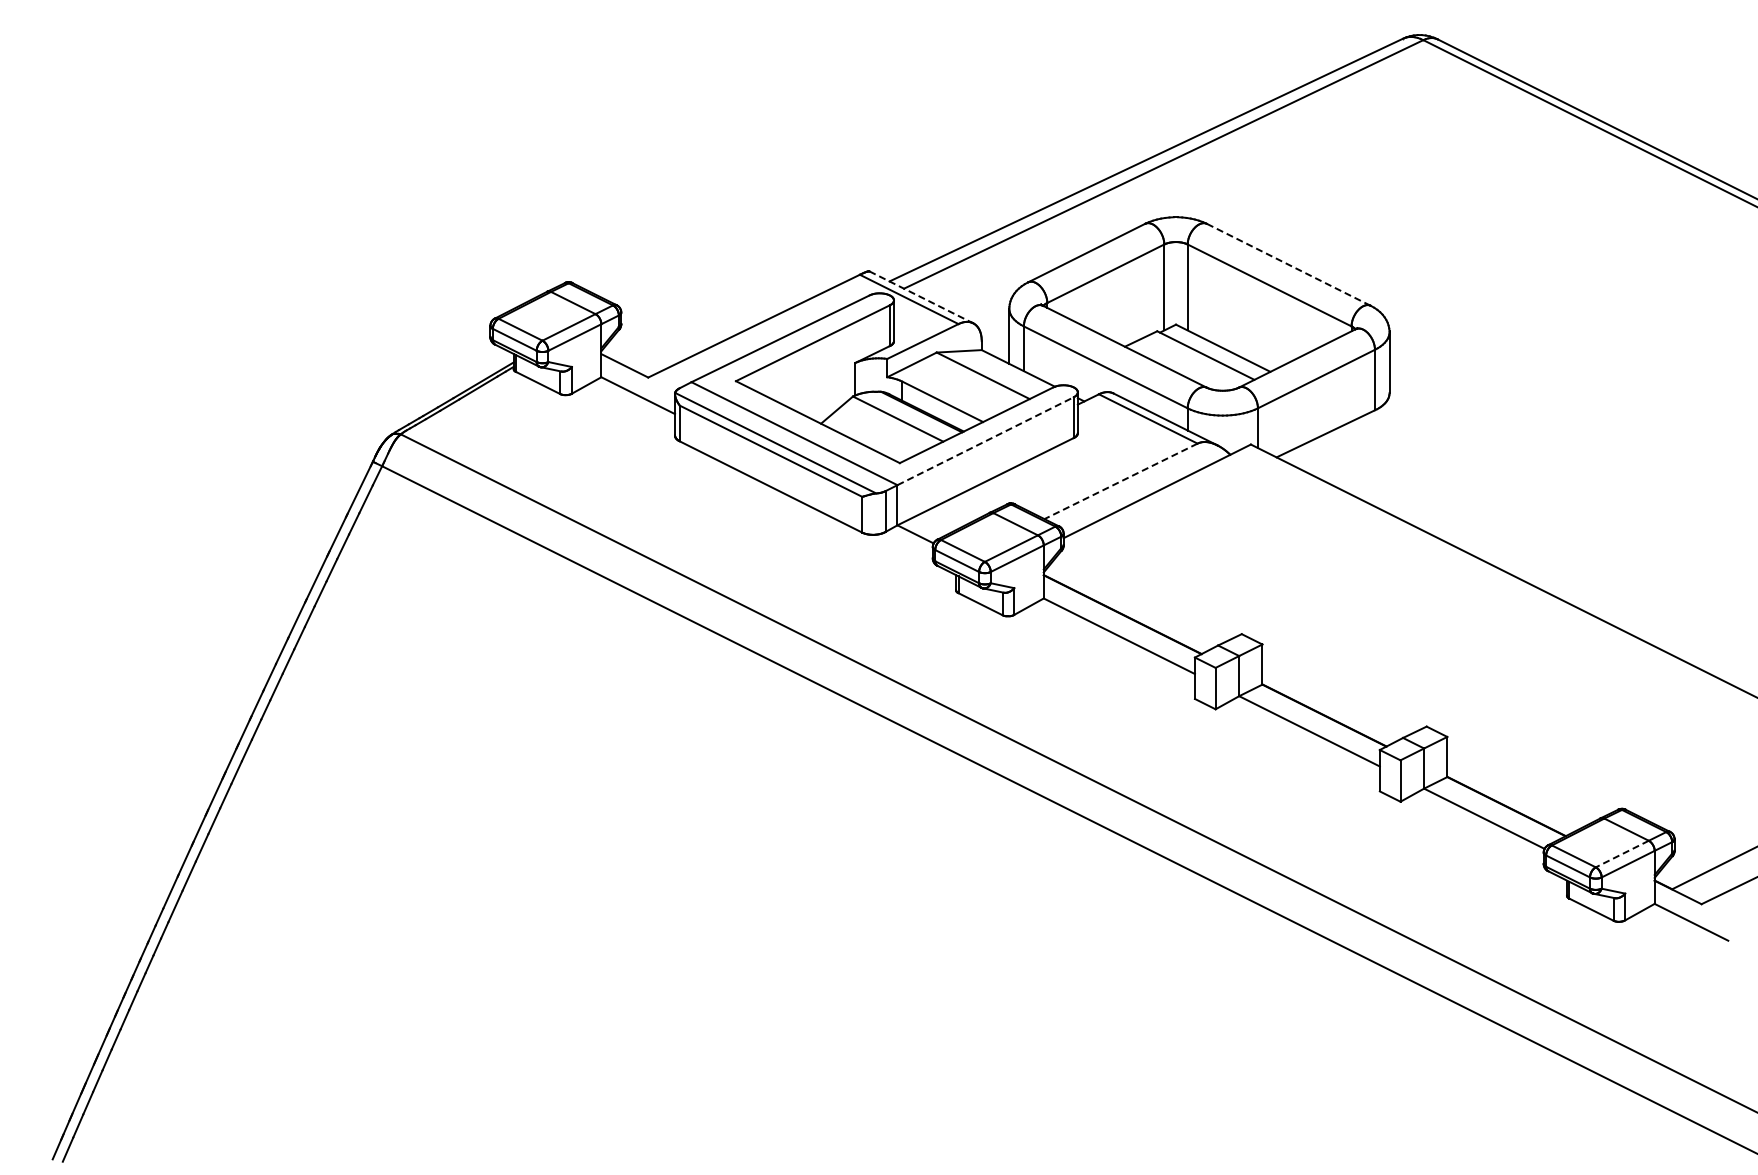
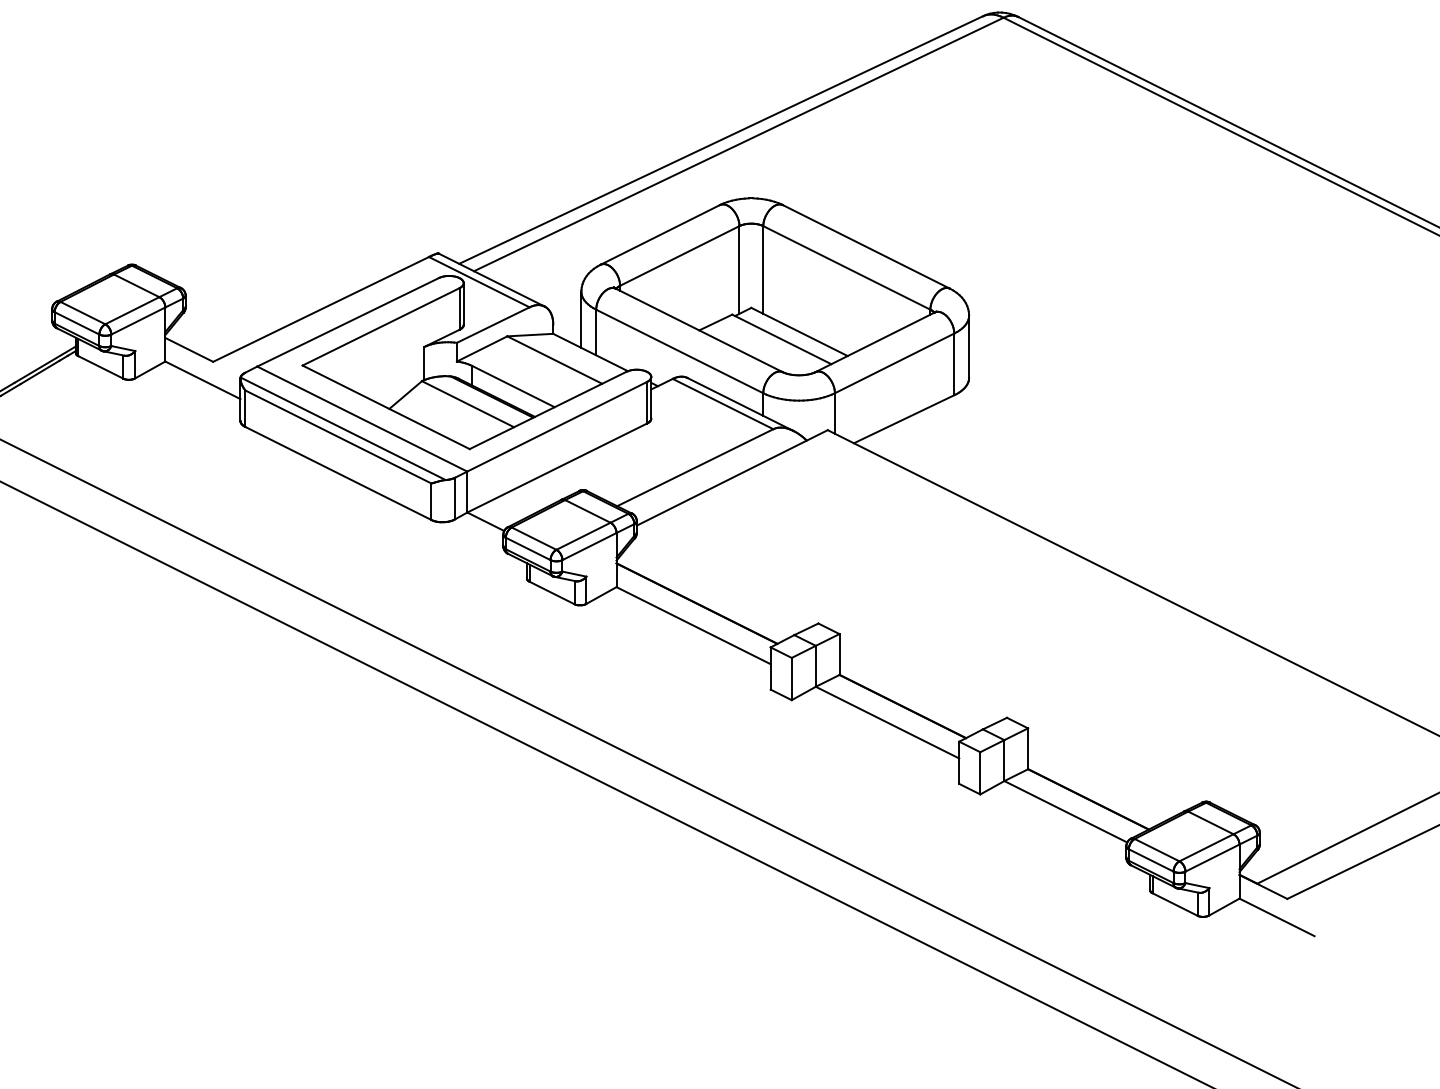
line: (1288, 264) -> (866, 246), dashed -> solid
line: (921, 297) -> (491, 280), dashed -> solid
line: (986, 441) -> (558, 427), dashed -> solid
line: (1120, 481) -> (694, 467), dashed -> solid
line: (1622, 854) -> (1206, 848), dashed -> solid

